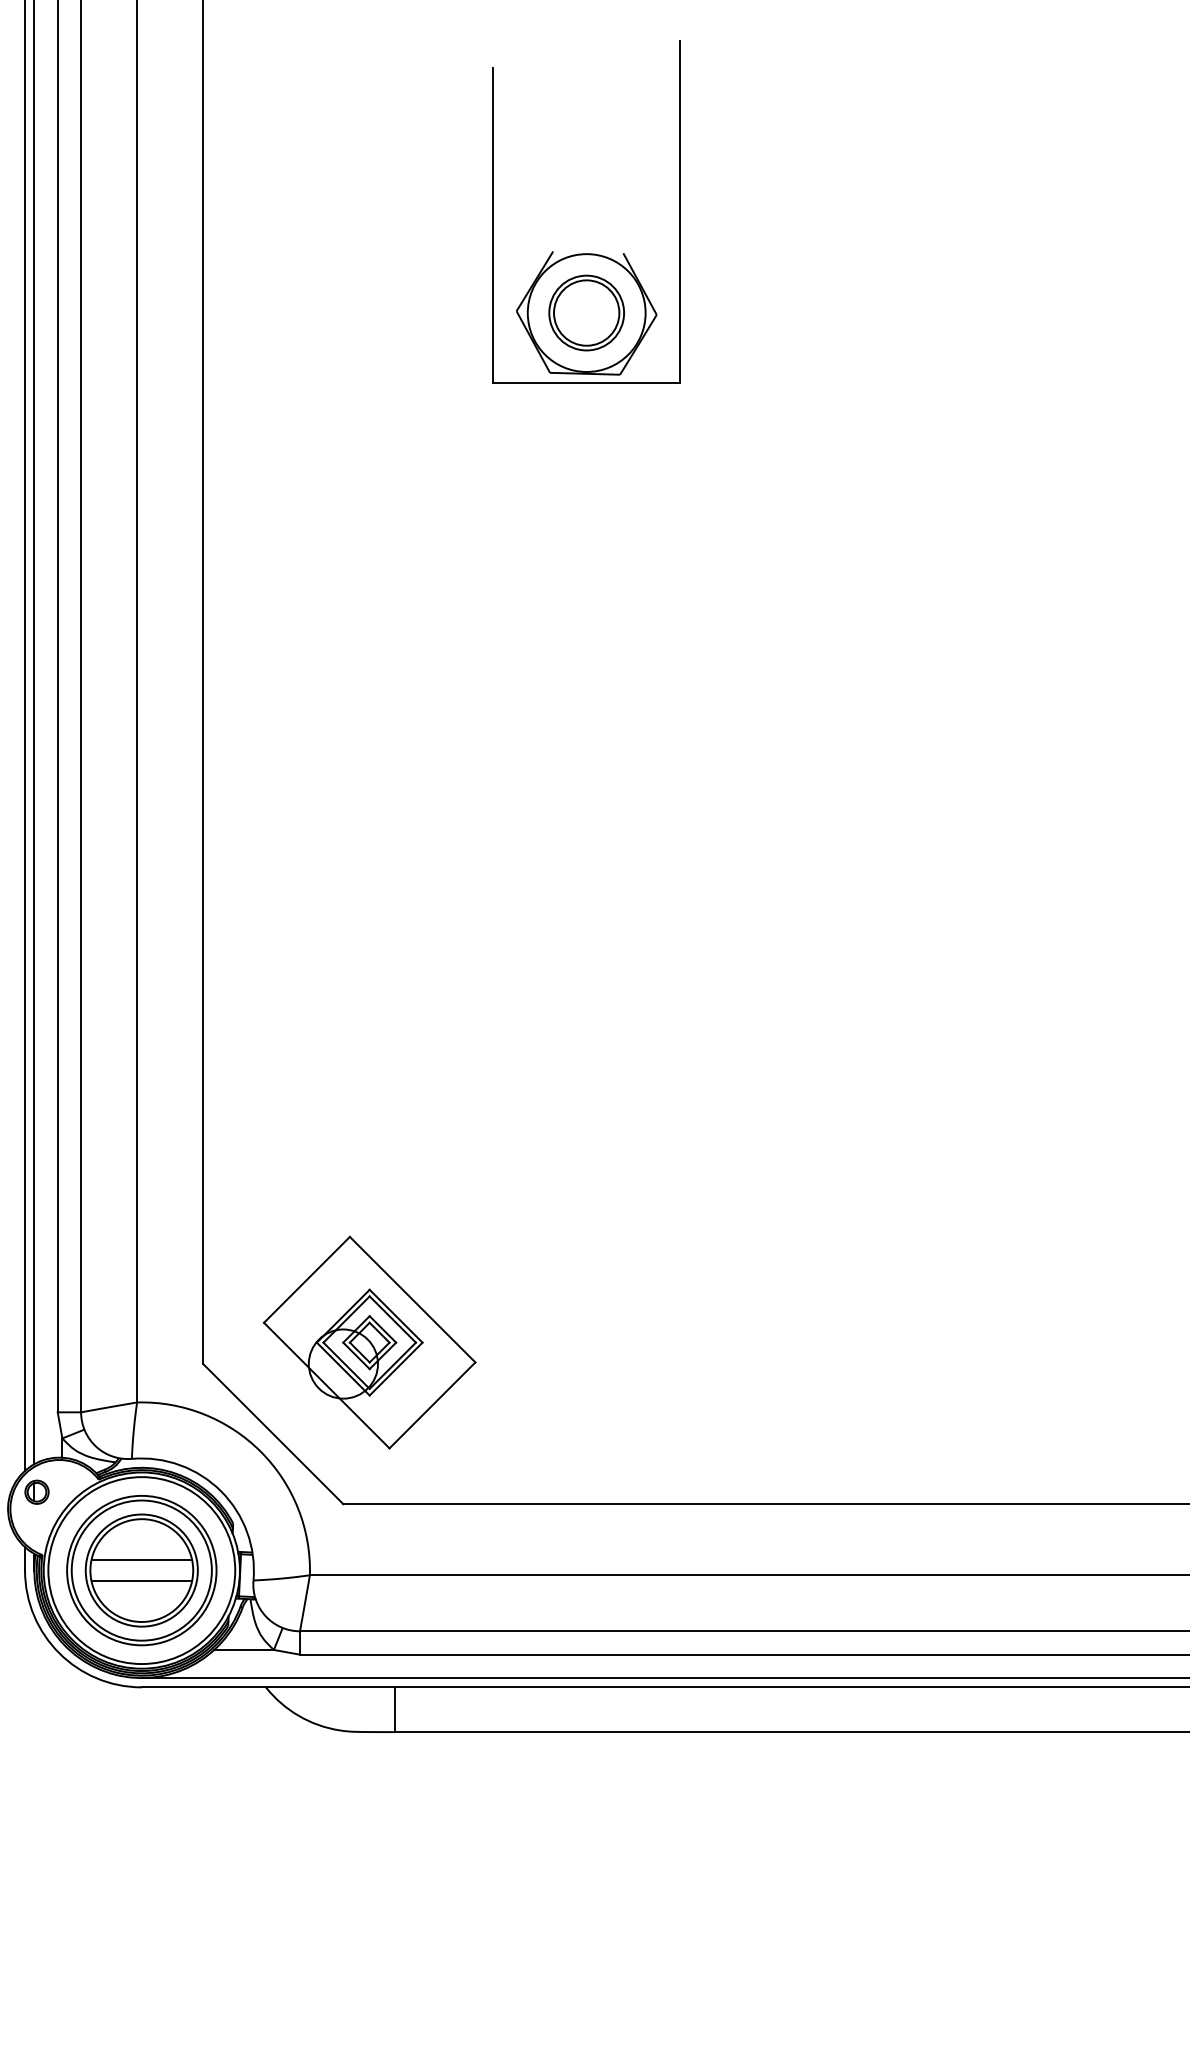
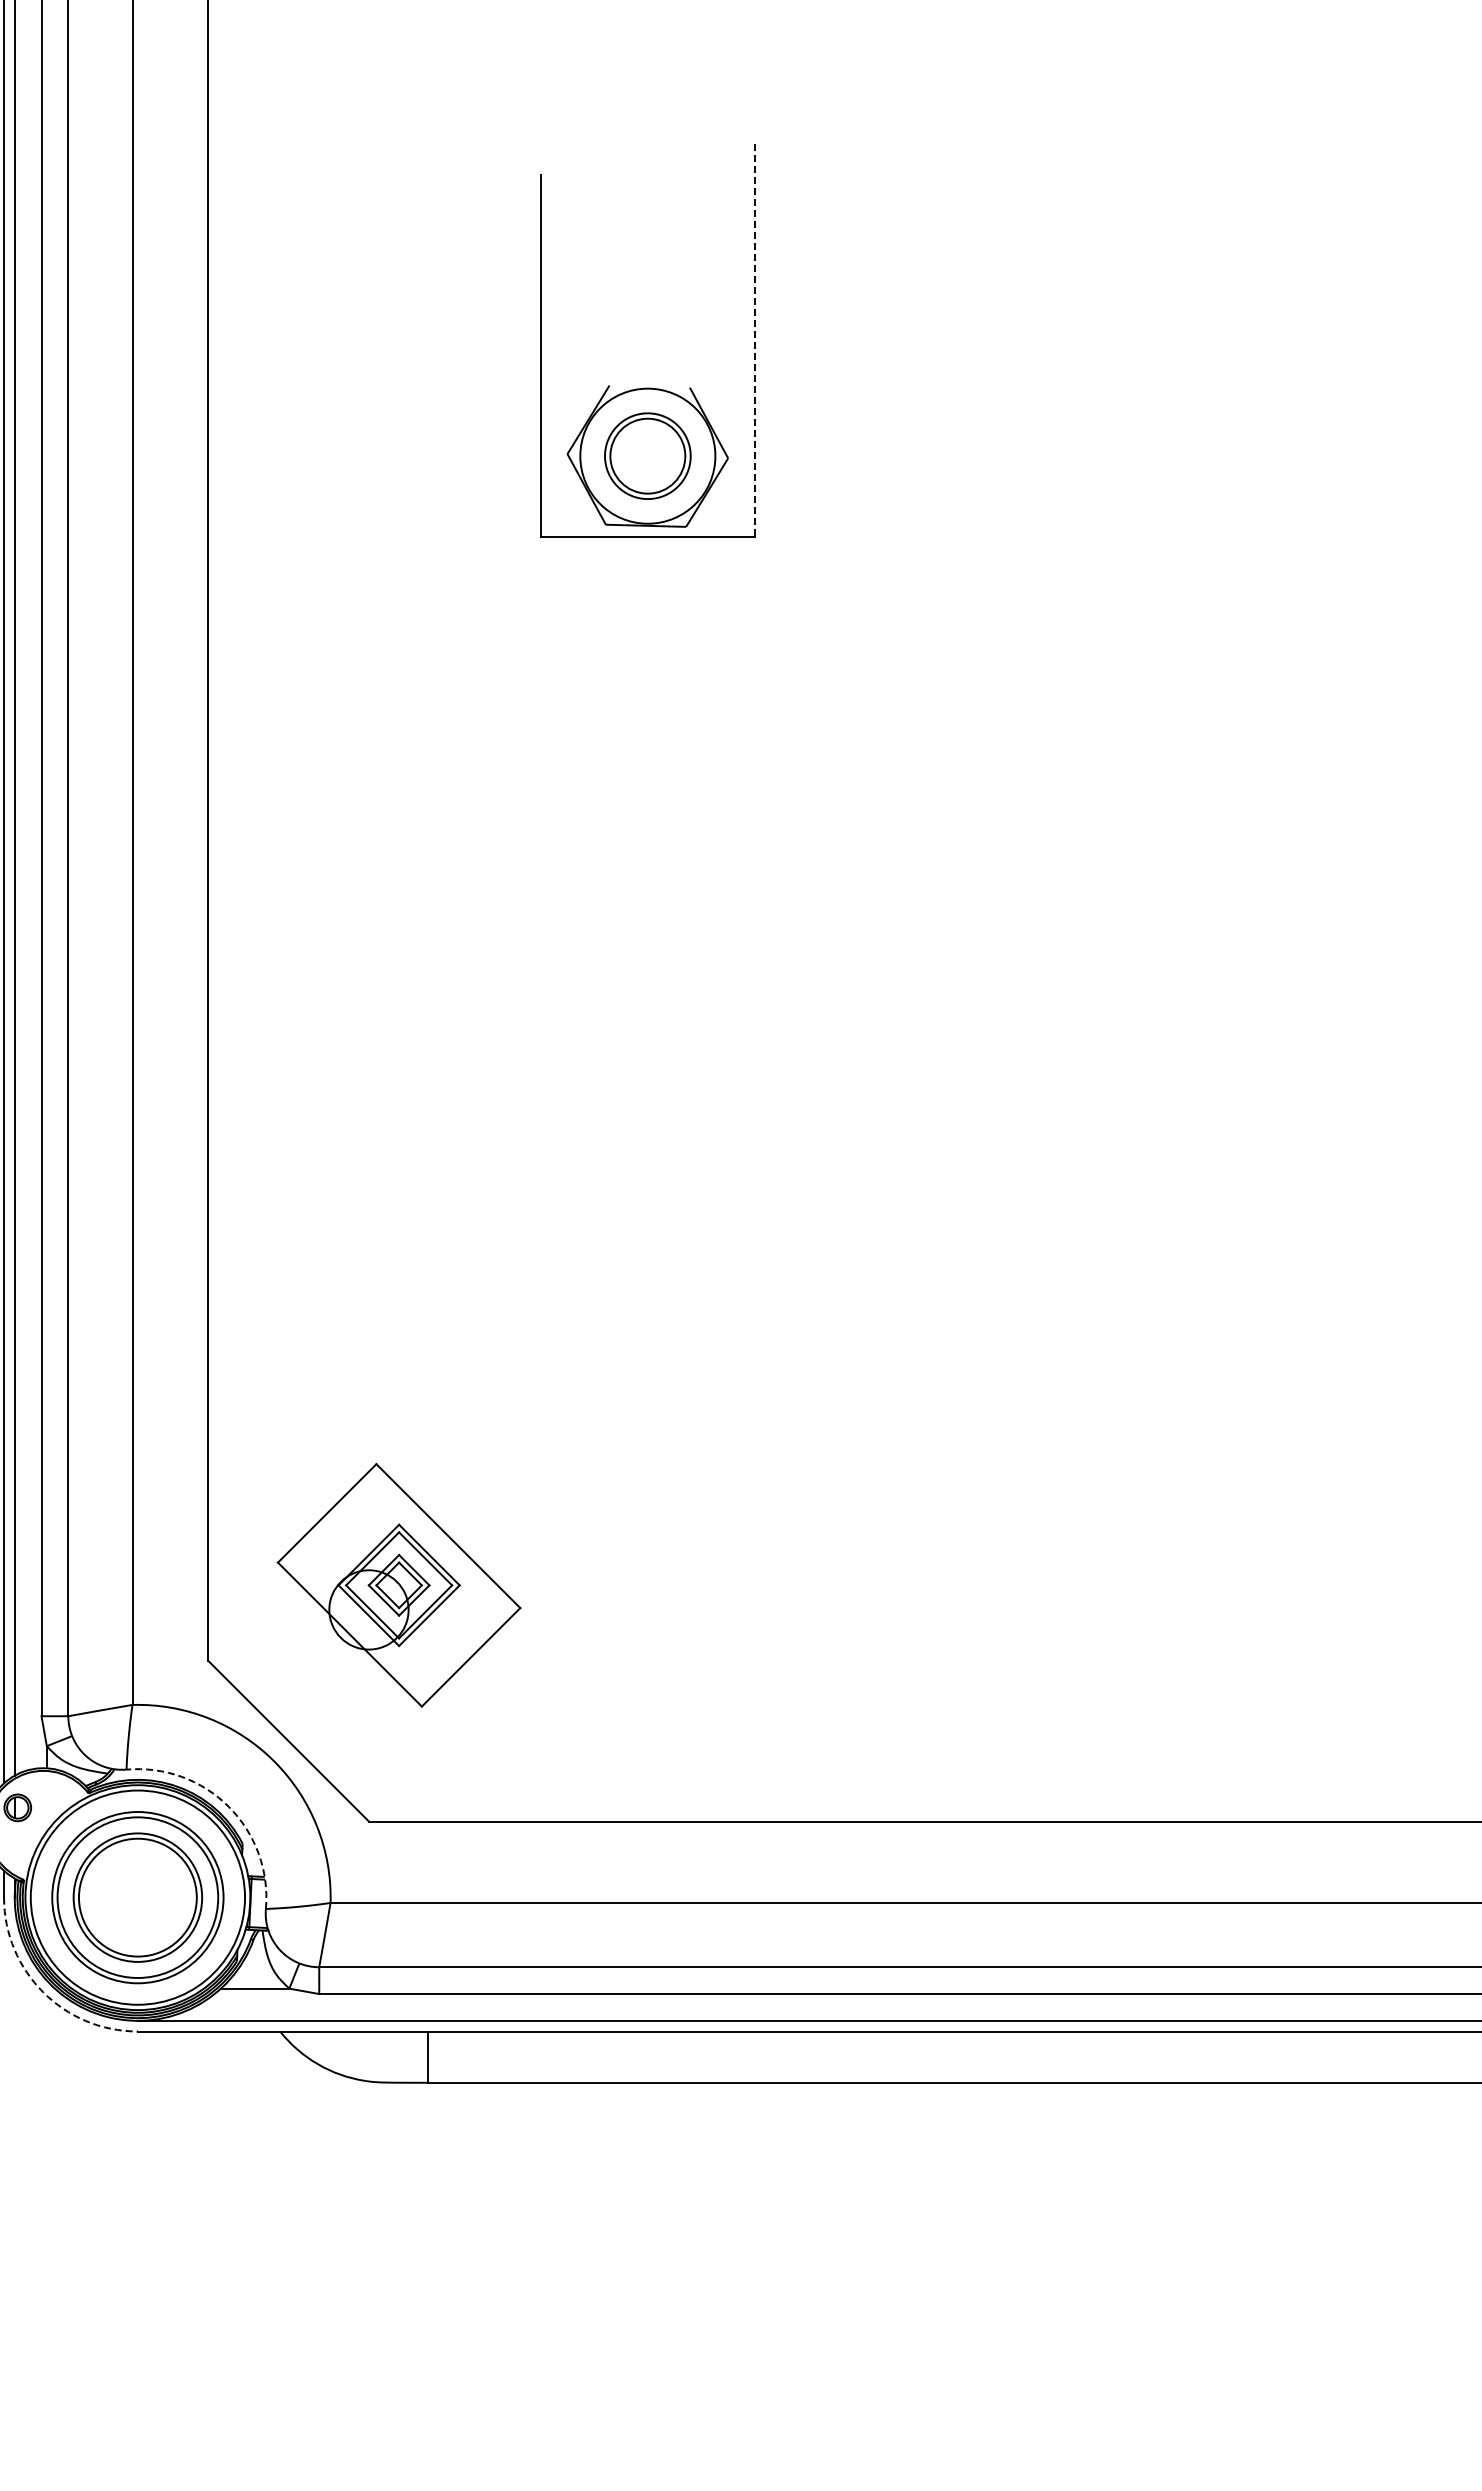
line: (679, 212) -> (754, 340), solid -> dashed
part: (369, 1342) -> (398, 1585), moved
arc: (220, 1491) -> (228, 1806), solid -> dashed
line: (141, 1559) -> (137, 1885), removed
line: (141, 1580) -> (137, 1909), removed
arc: (59, 1653) -> (43, 1992), solid -> dashed

